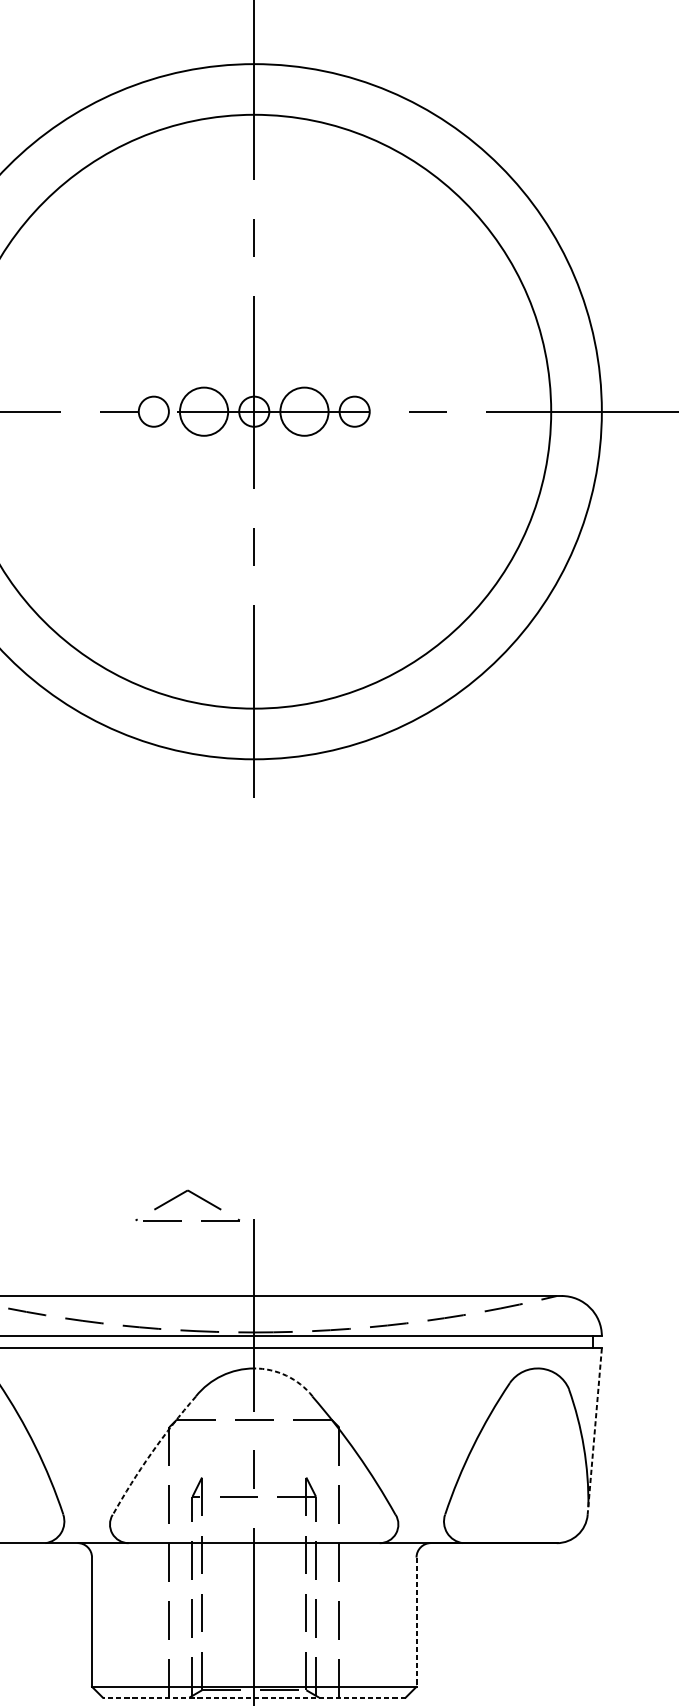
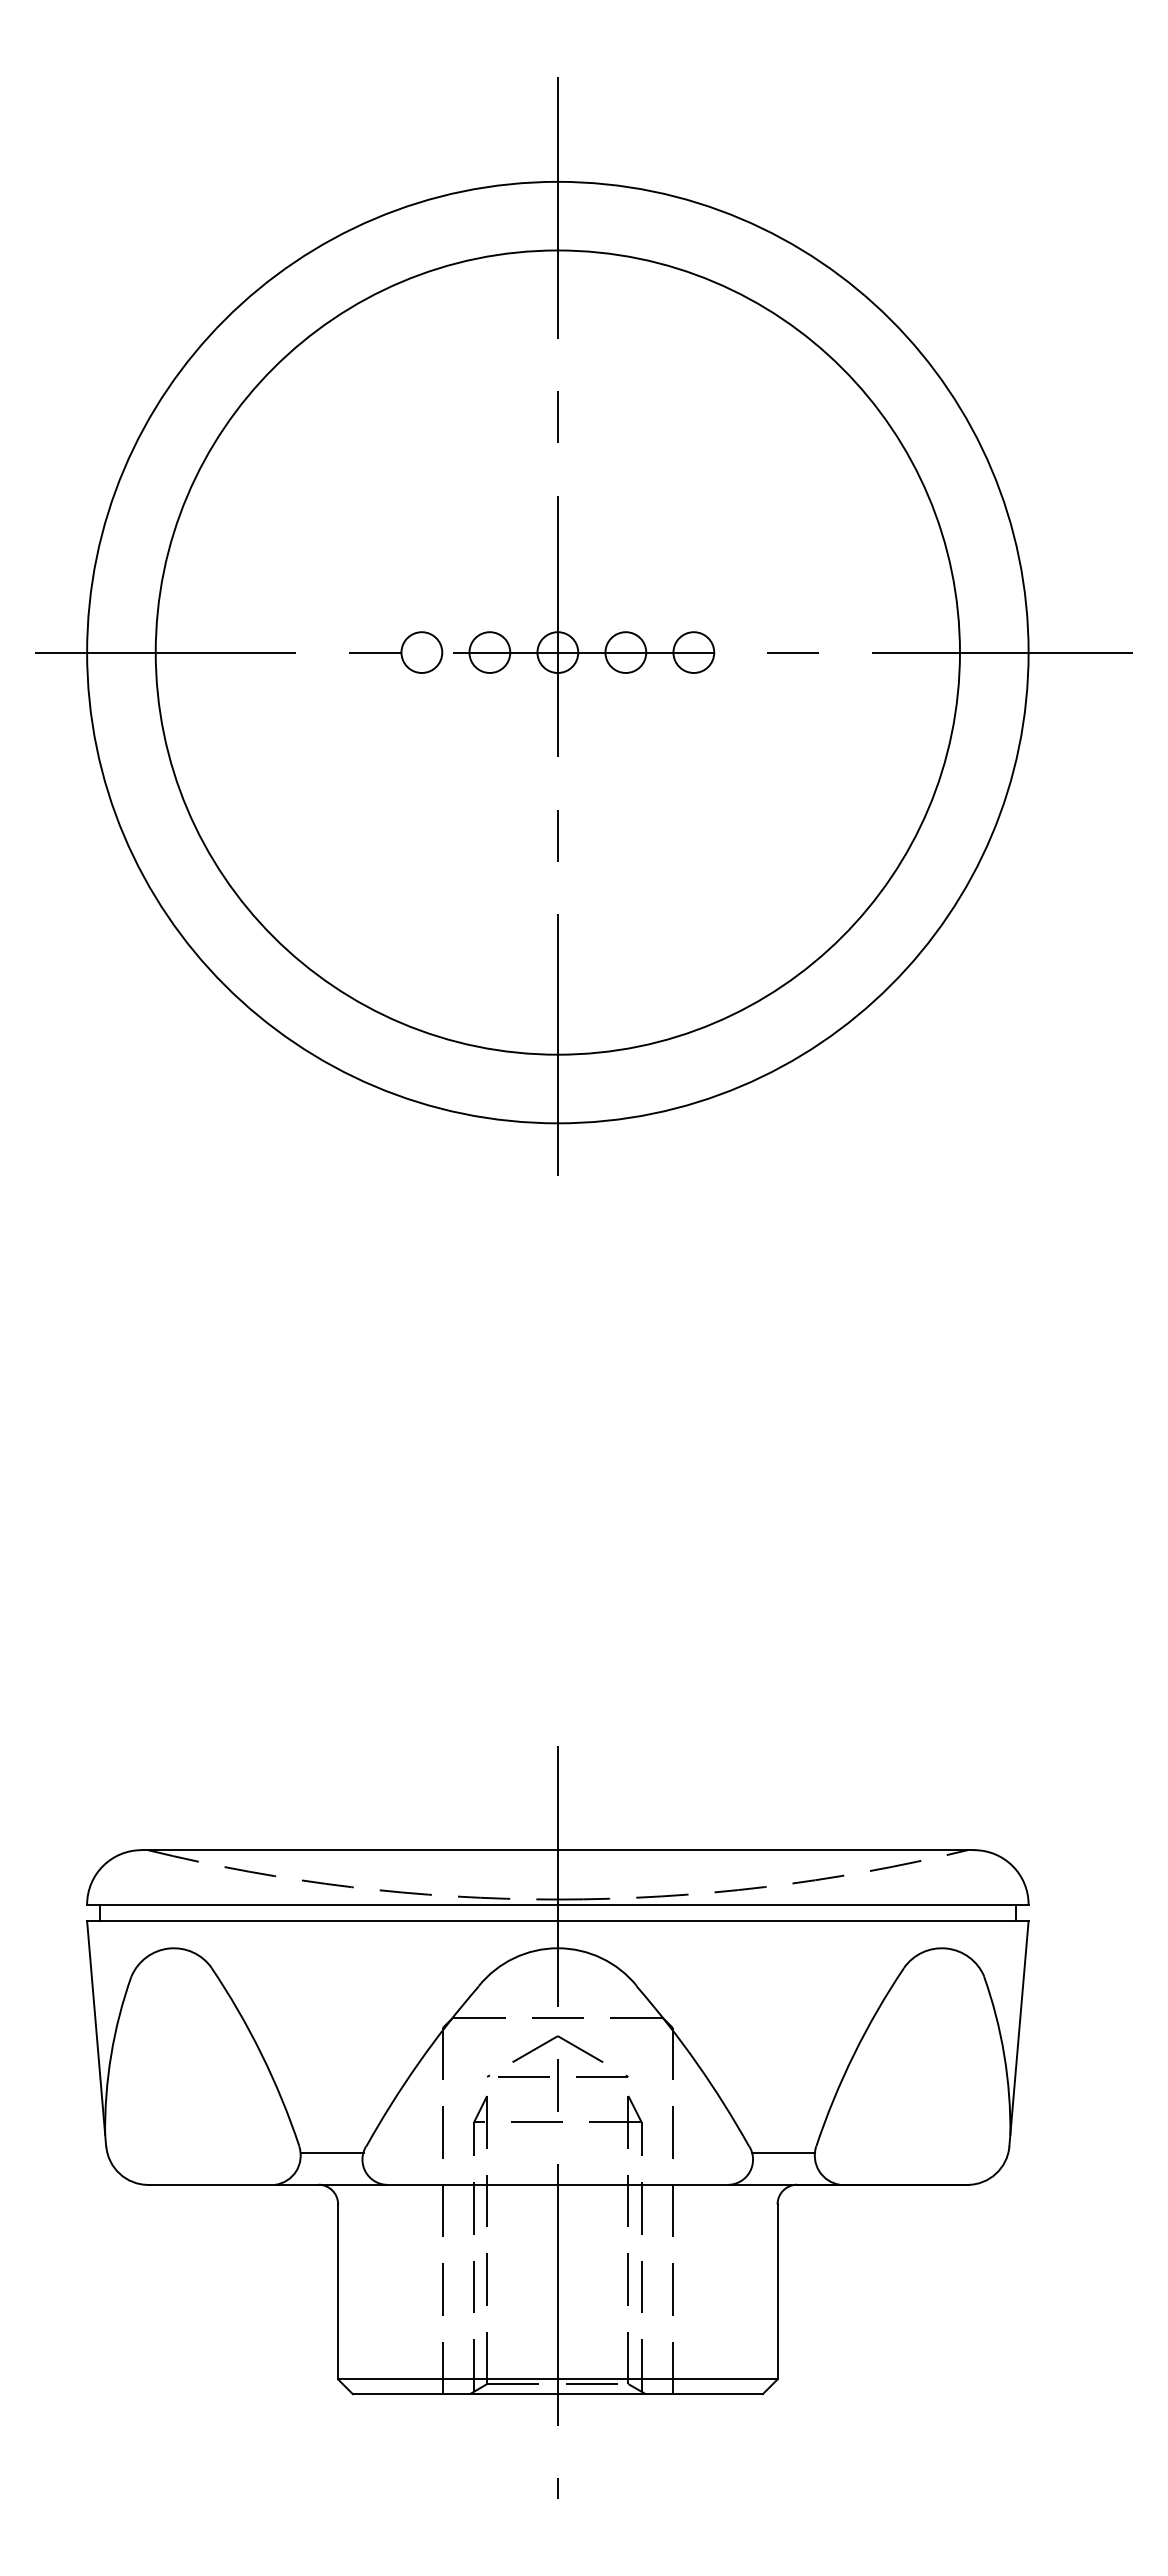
circle: (203, 411) -> (489, 652), size x0.62
circle: (304, 411) -> (625, 652), size x0.62
part: (181, 1195) -> (549, 2042), moved
arc: (286, 1376) -> (601, 1958), dashed -> solid
line: (594, 1432) -> (1018, 2034), dashed -> solid
arc: (151, 1453) -> (418, 2063), dashed -> solid
line: (87, 1519) -> (331, 2152), added
line: (420, 1519) -> (783, 2152), added
line: (416, 1621) -> (777, 2291), dashed -> solid
line: (254, 1697) -> (557, 2394), dashed -> solid

